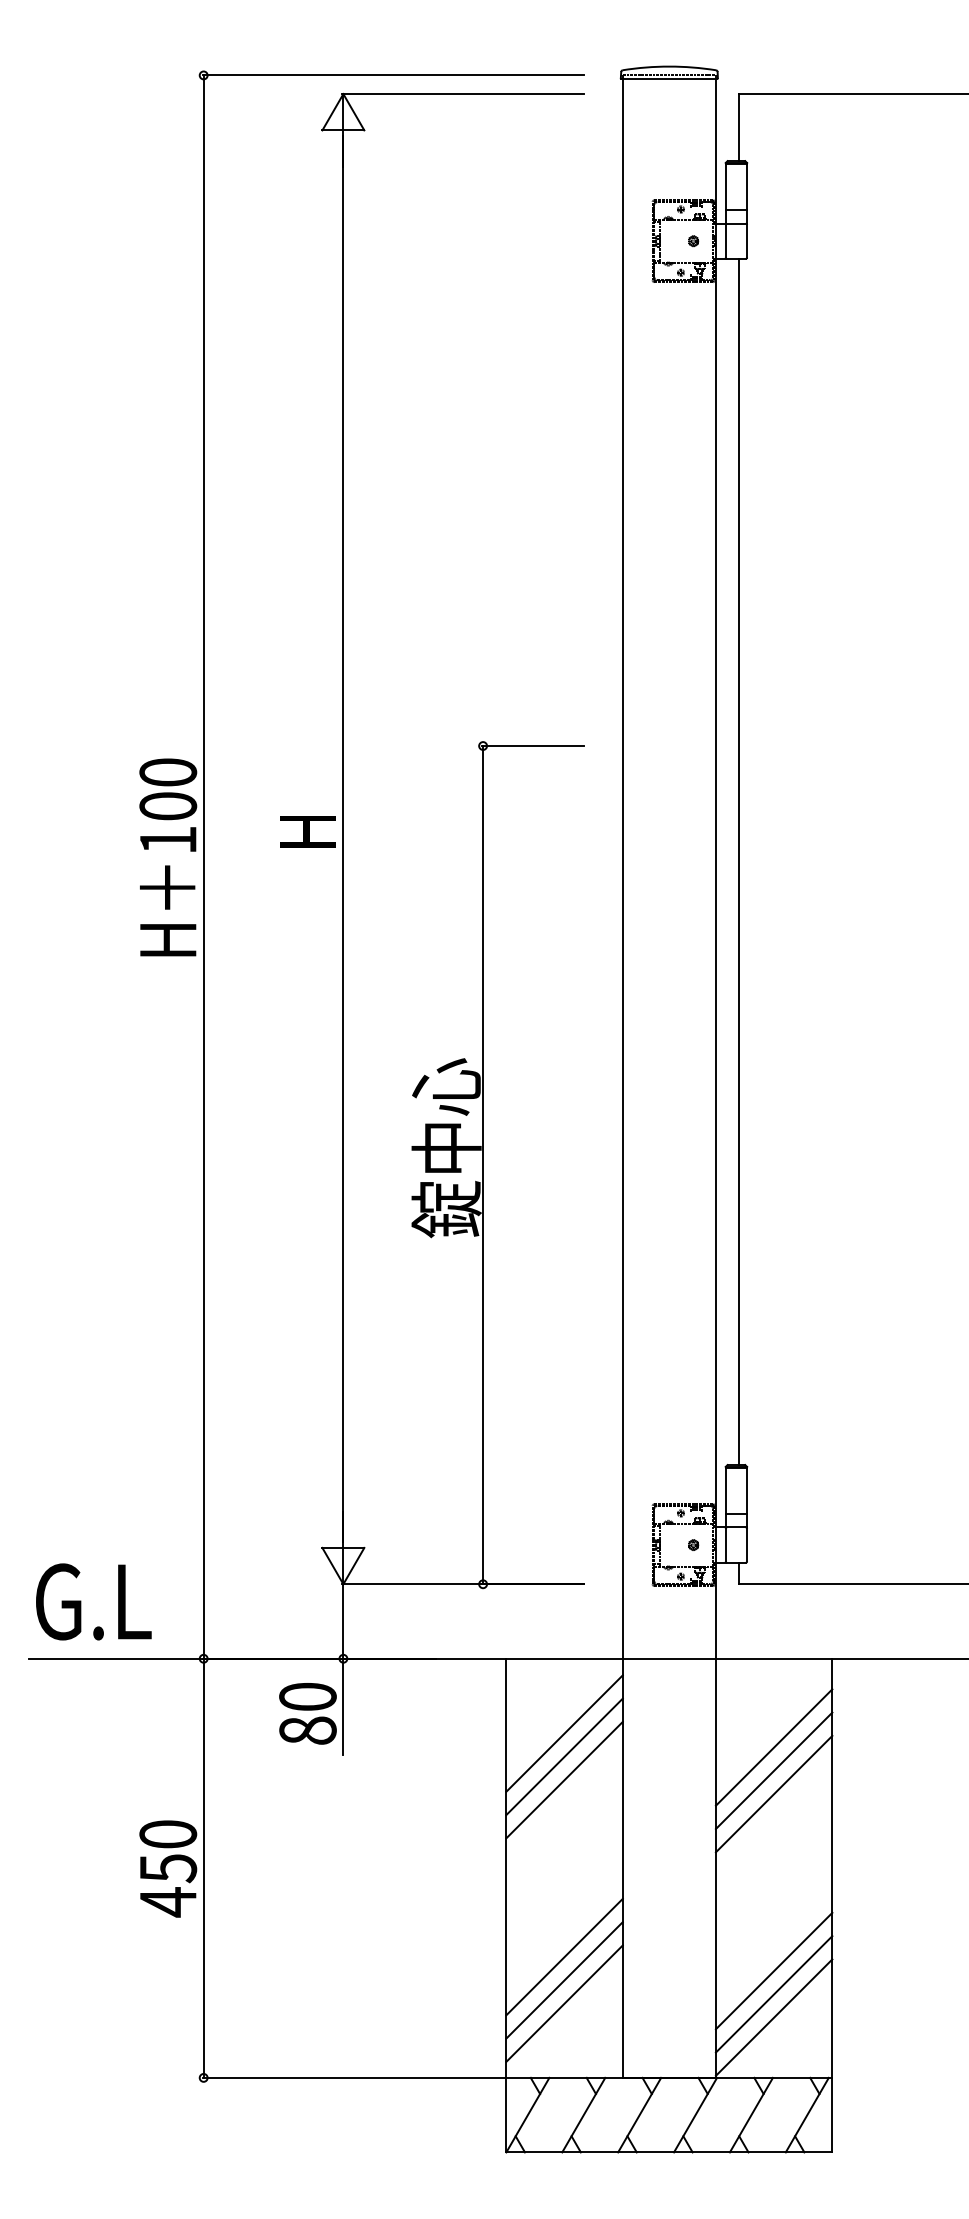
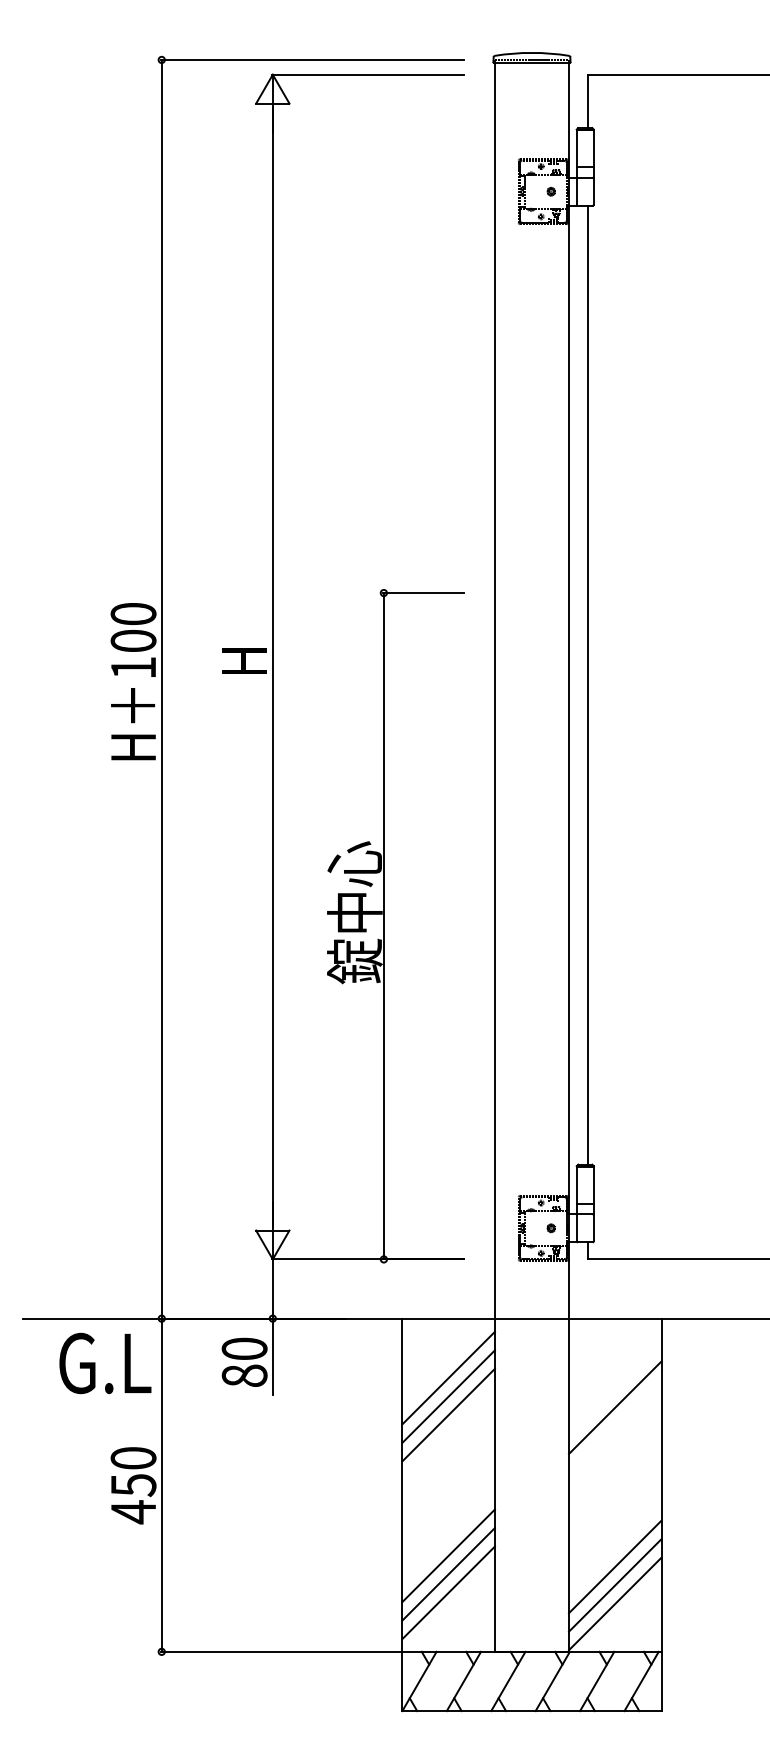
text: (93, 1601) -> (105, 1363), moved
line: (773, 1746) -> (614, 1388), removed
line: (773, 1793) -> (614, 1425), removed

